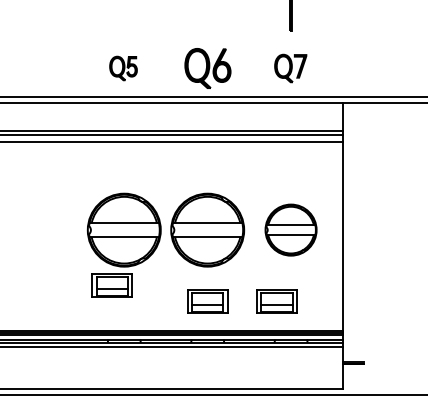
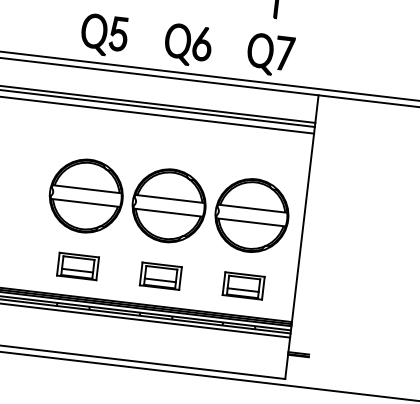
part: (123, 68) -> (104, 35), size x1.67
part: (290, 68) -> (270, 54), size x1.43
part: (290, 229) -> (251, 214), size x1.43
part: (111, 285) -> (77, 266), moved
part: (276, 301) -> (243, 286), moved

